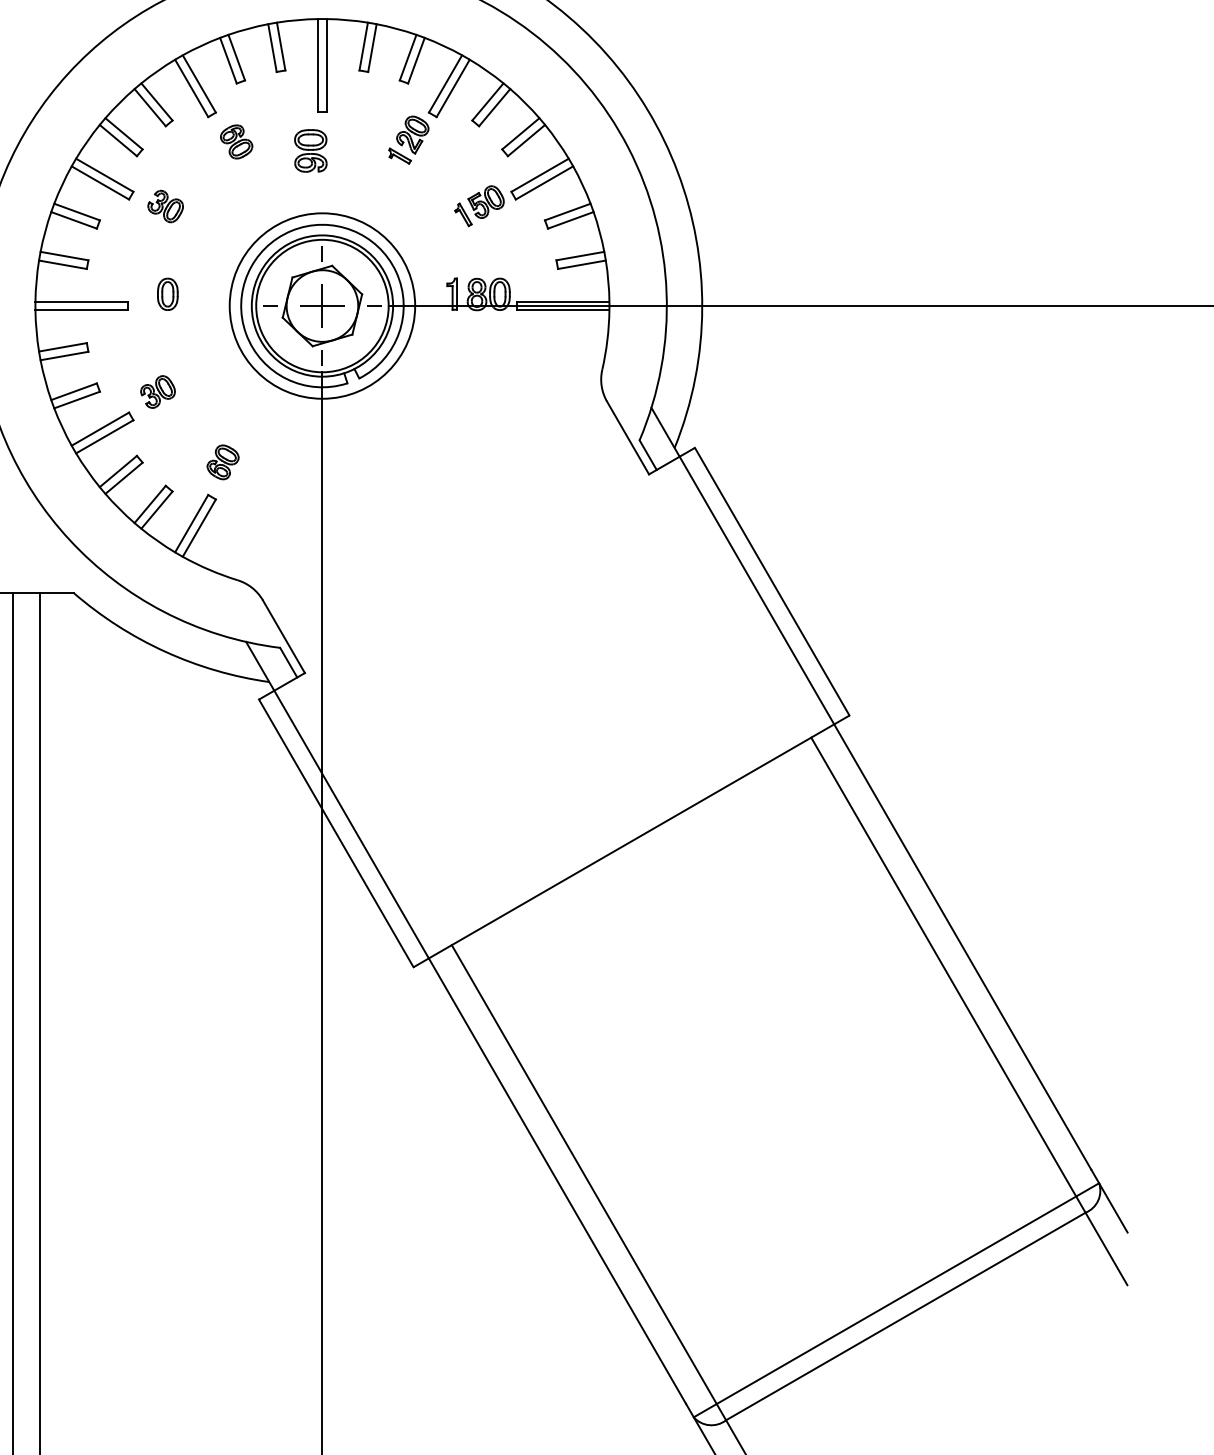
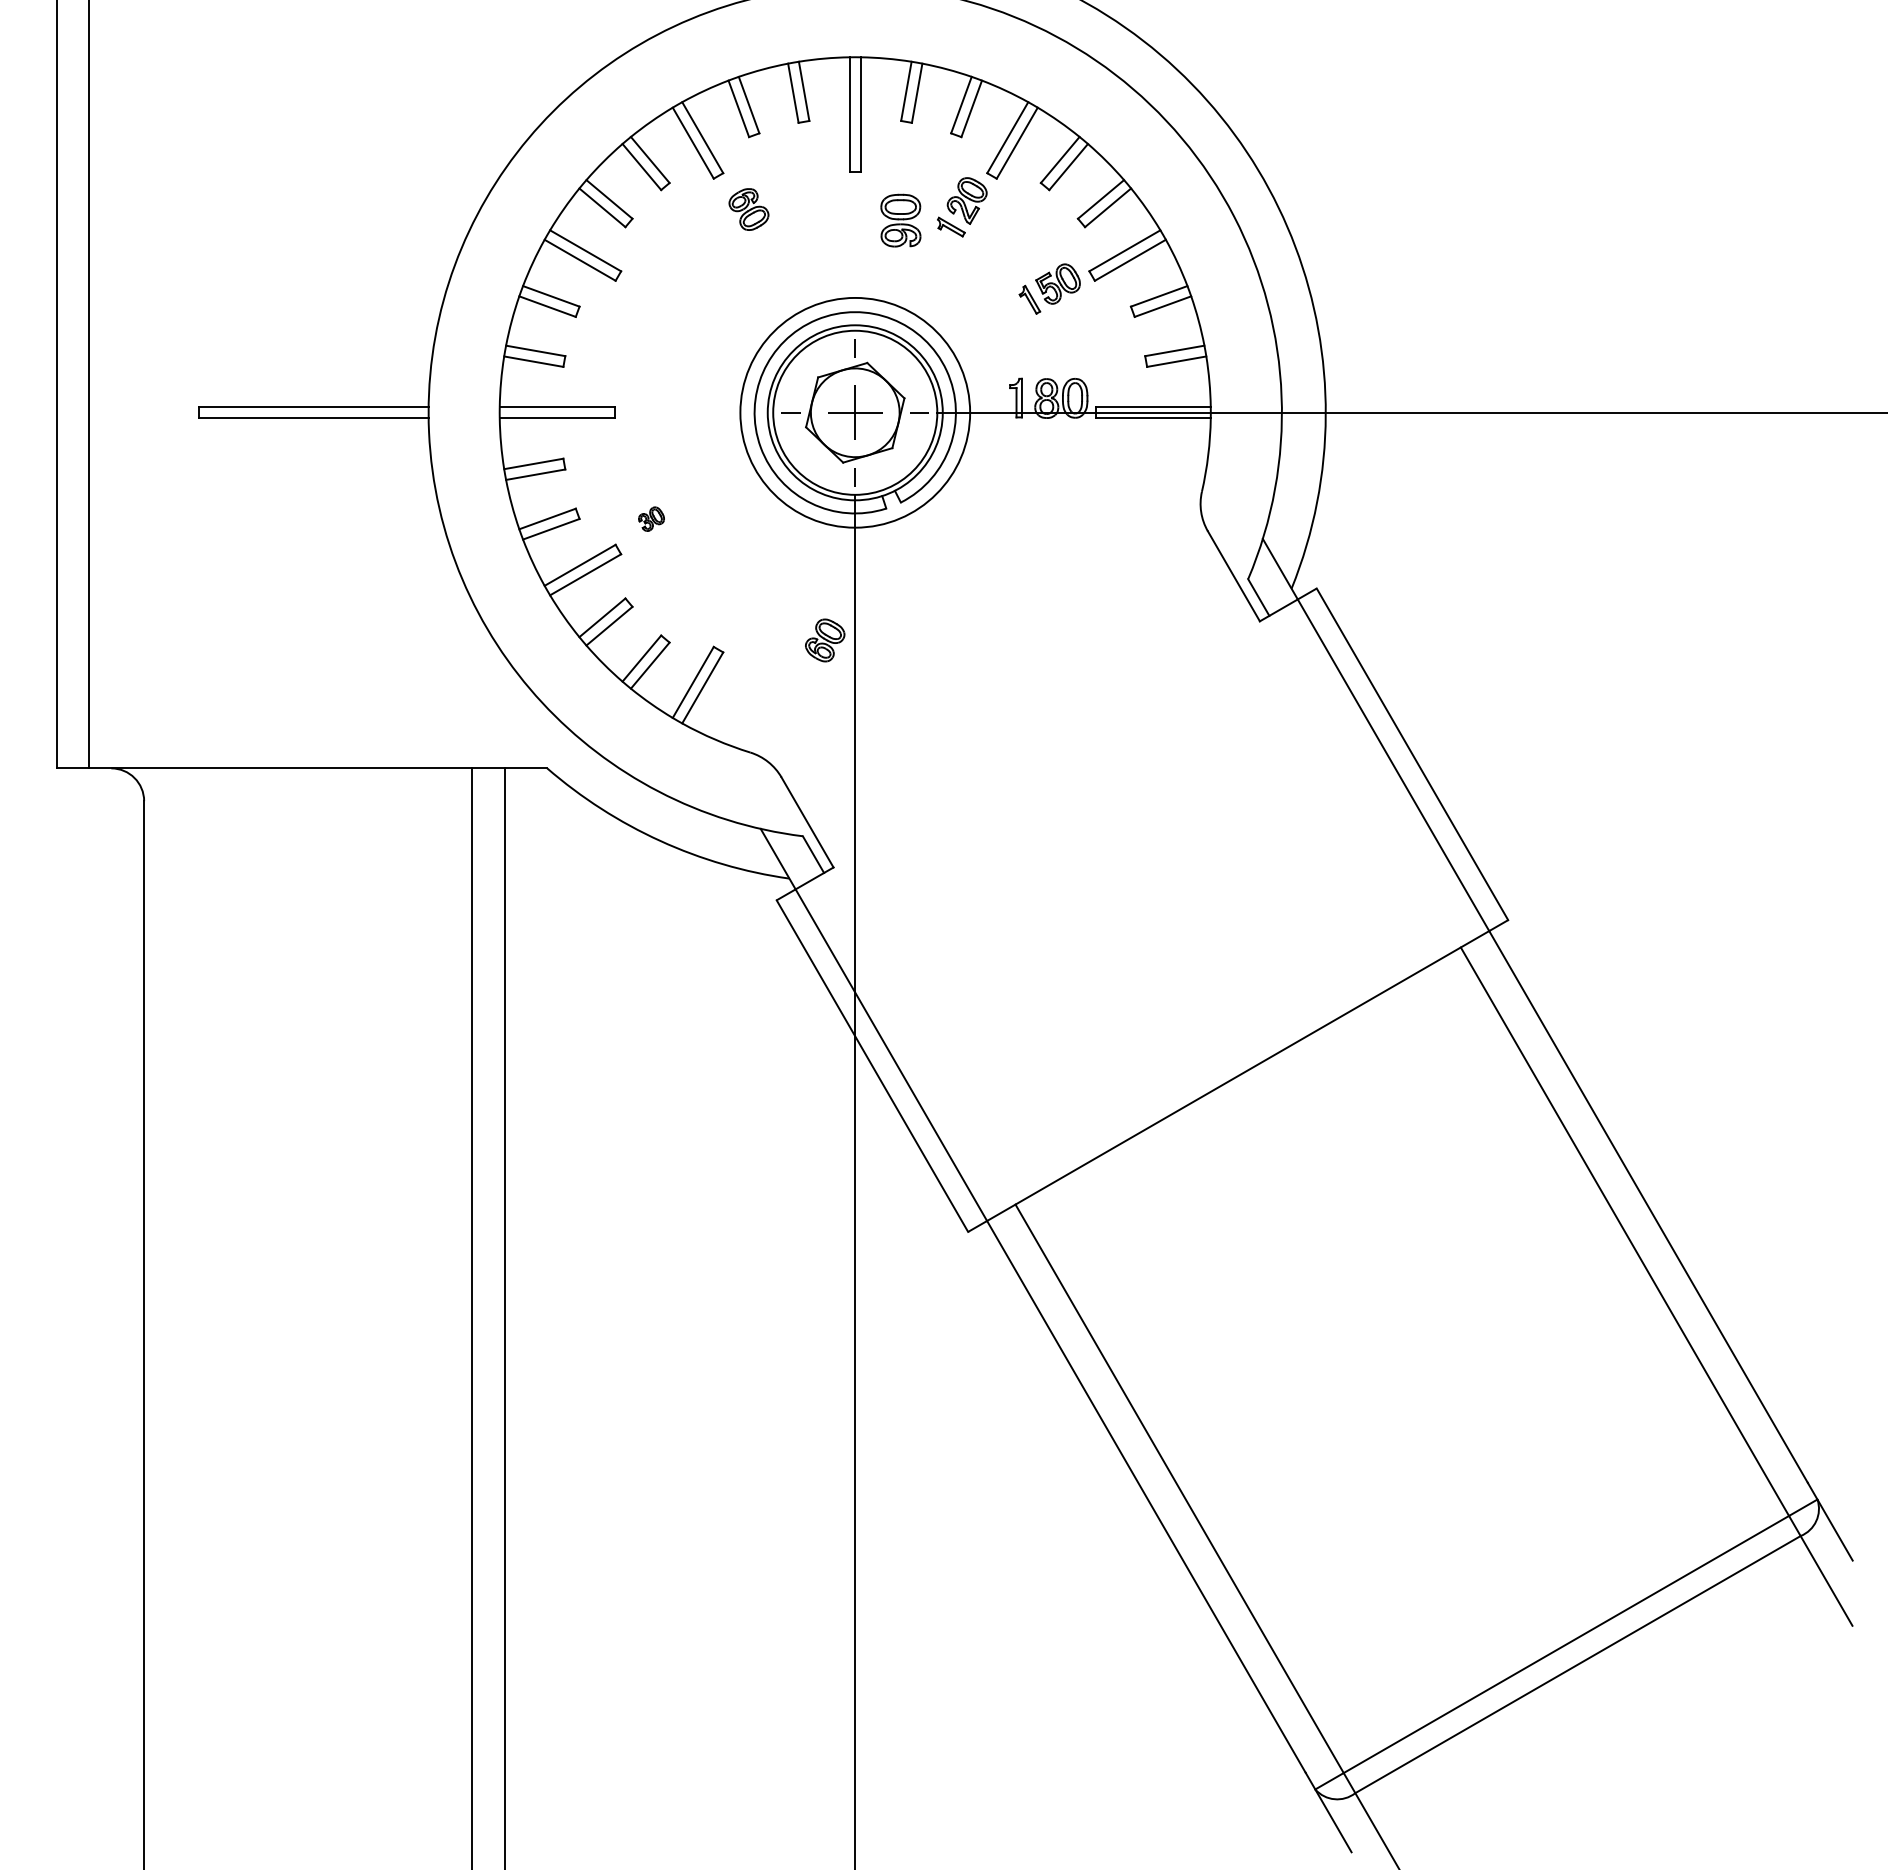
part: (310, 150) -> (900, 220), moved
part: (165, 206) -> (660, 289), removed
part: (167, 294) -> (663, 398), removed
part: (157, 391) -> (651, 518), size x0.6
part: (223, 462) -> (825, 640), moved

